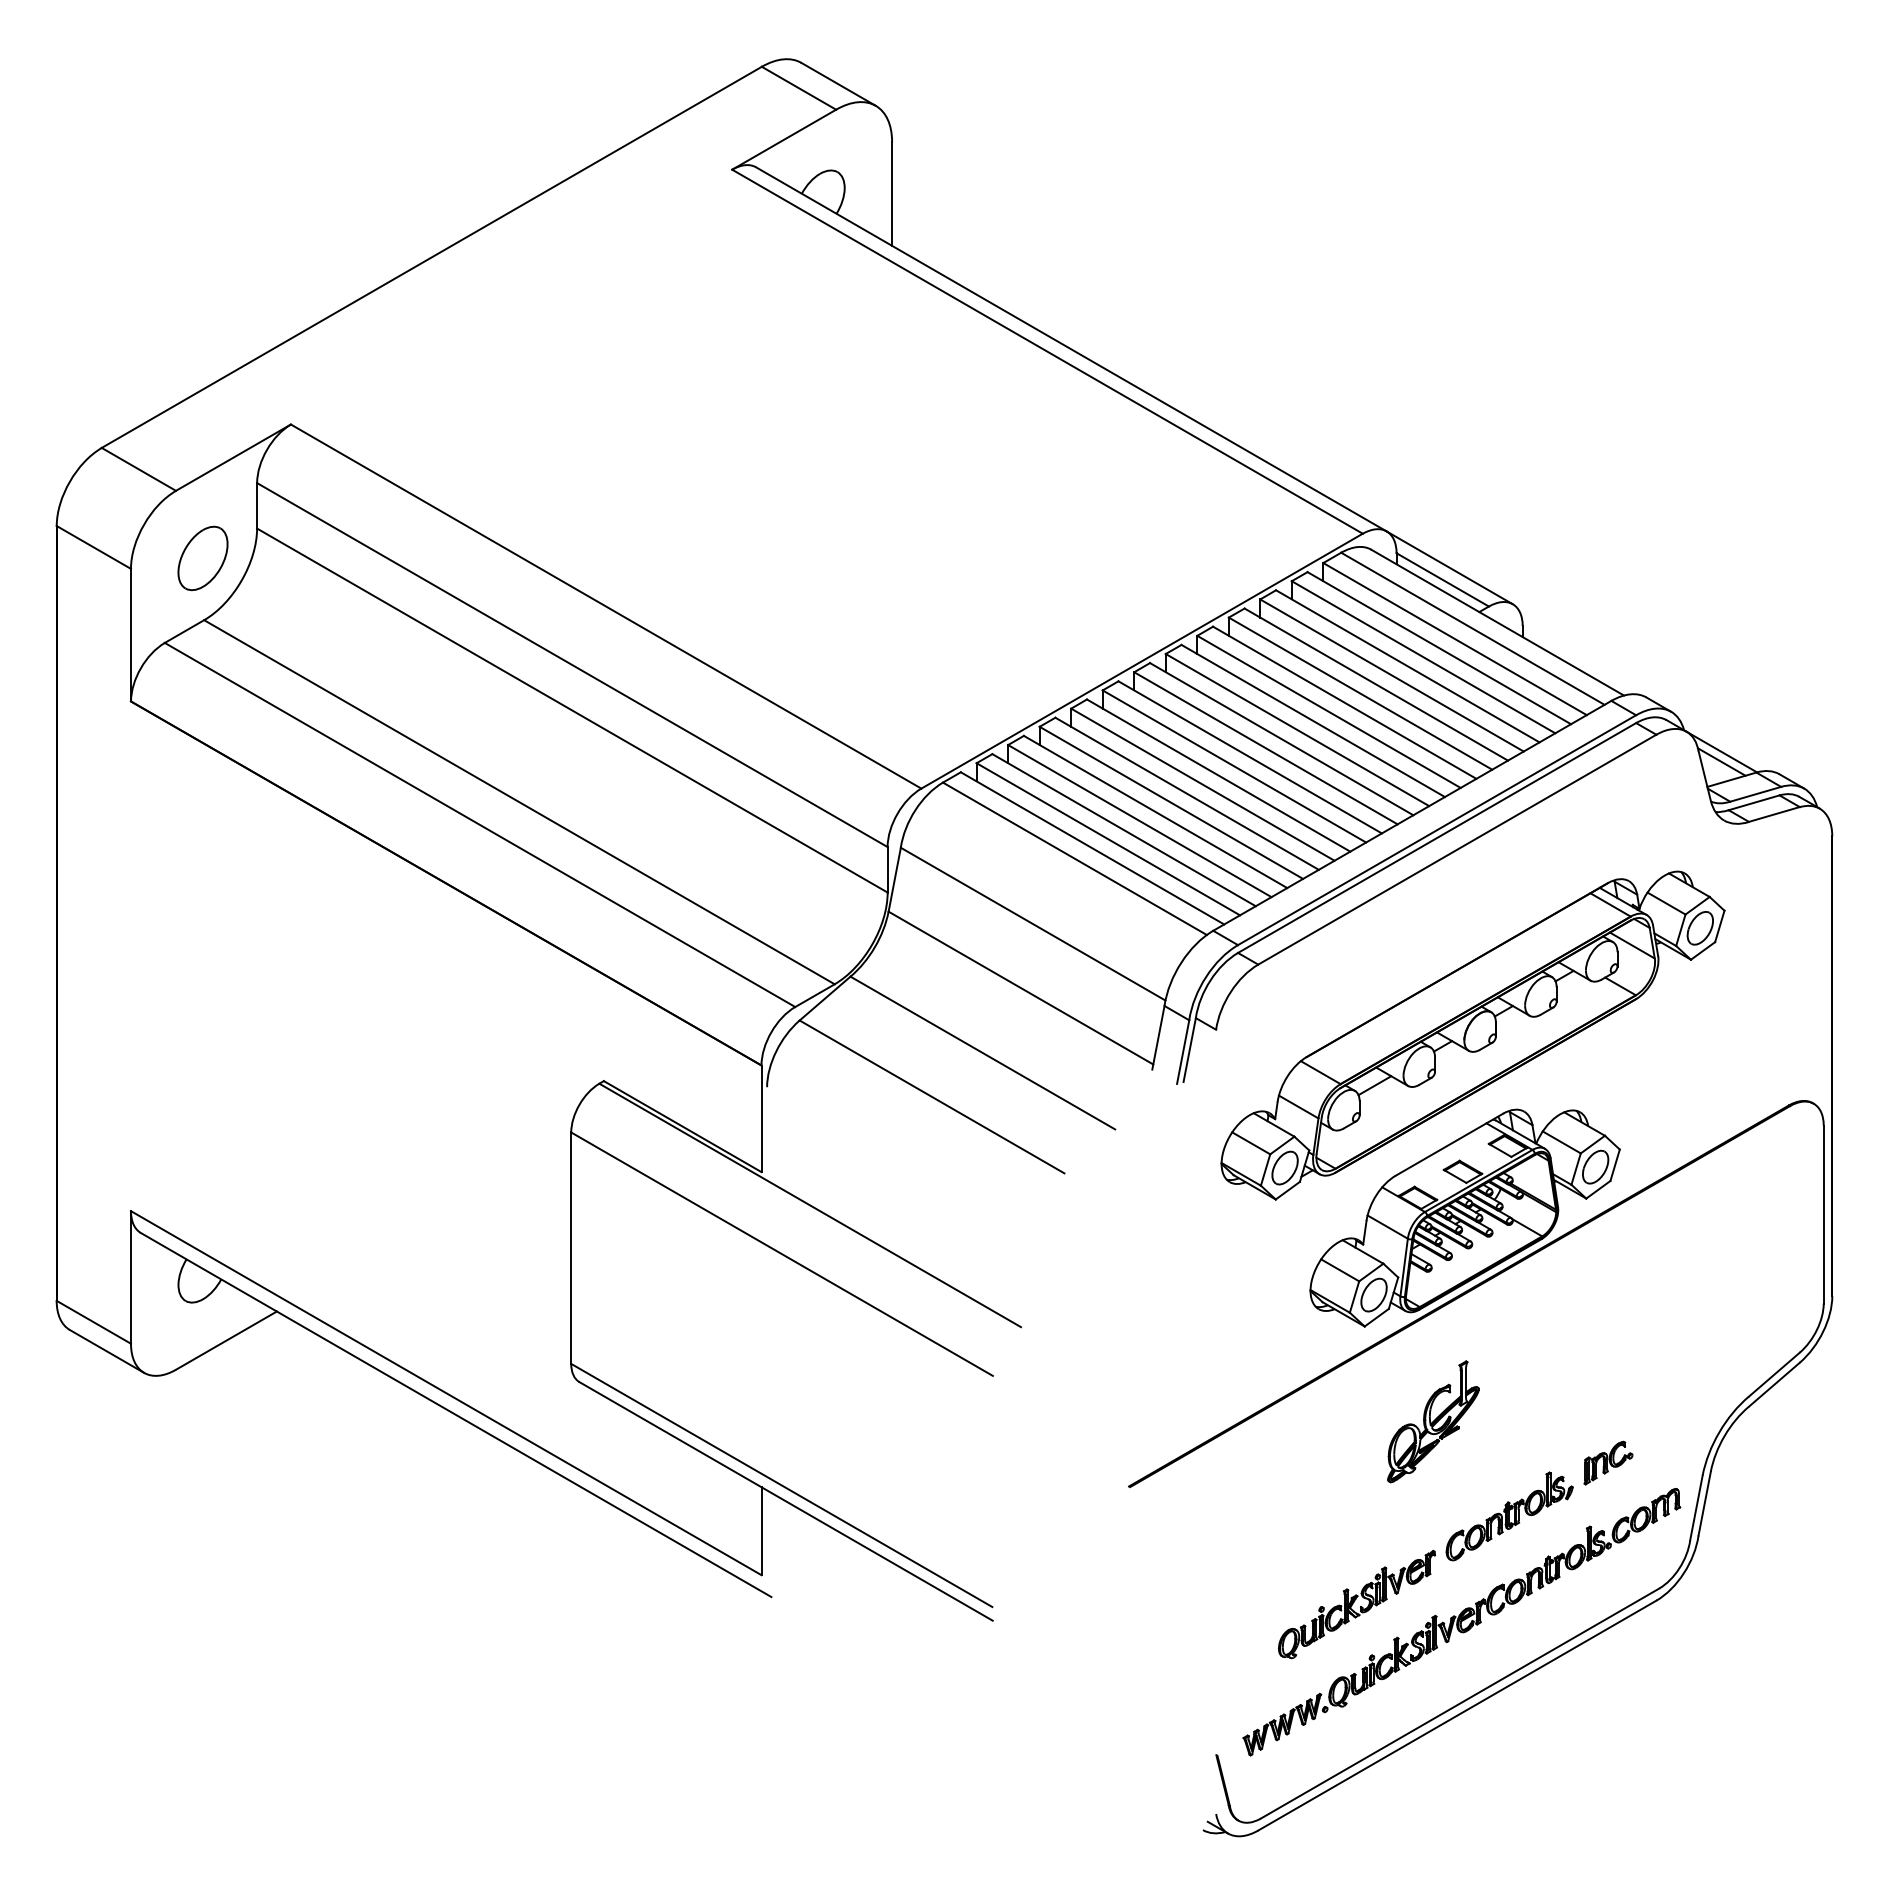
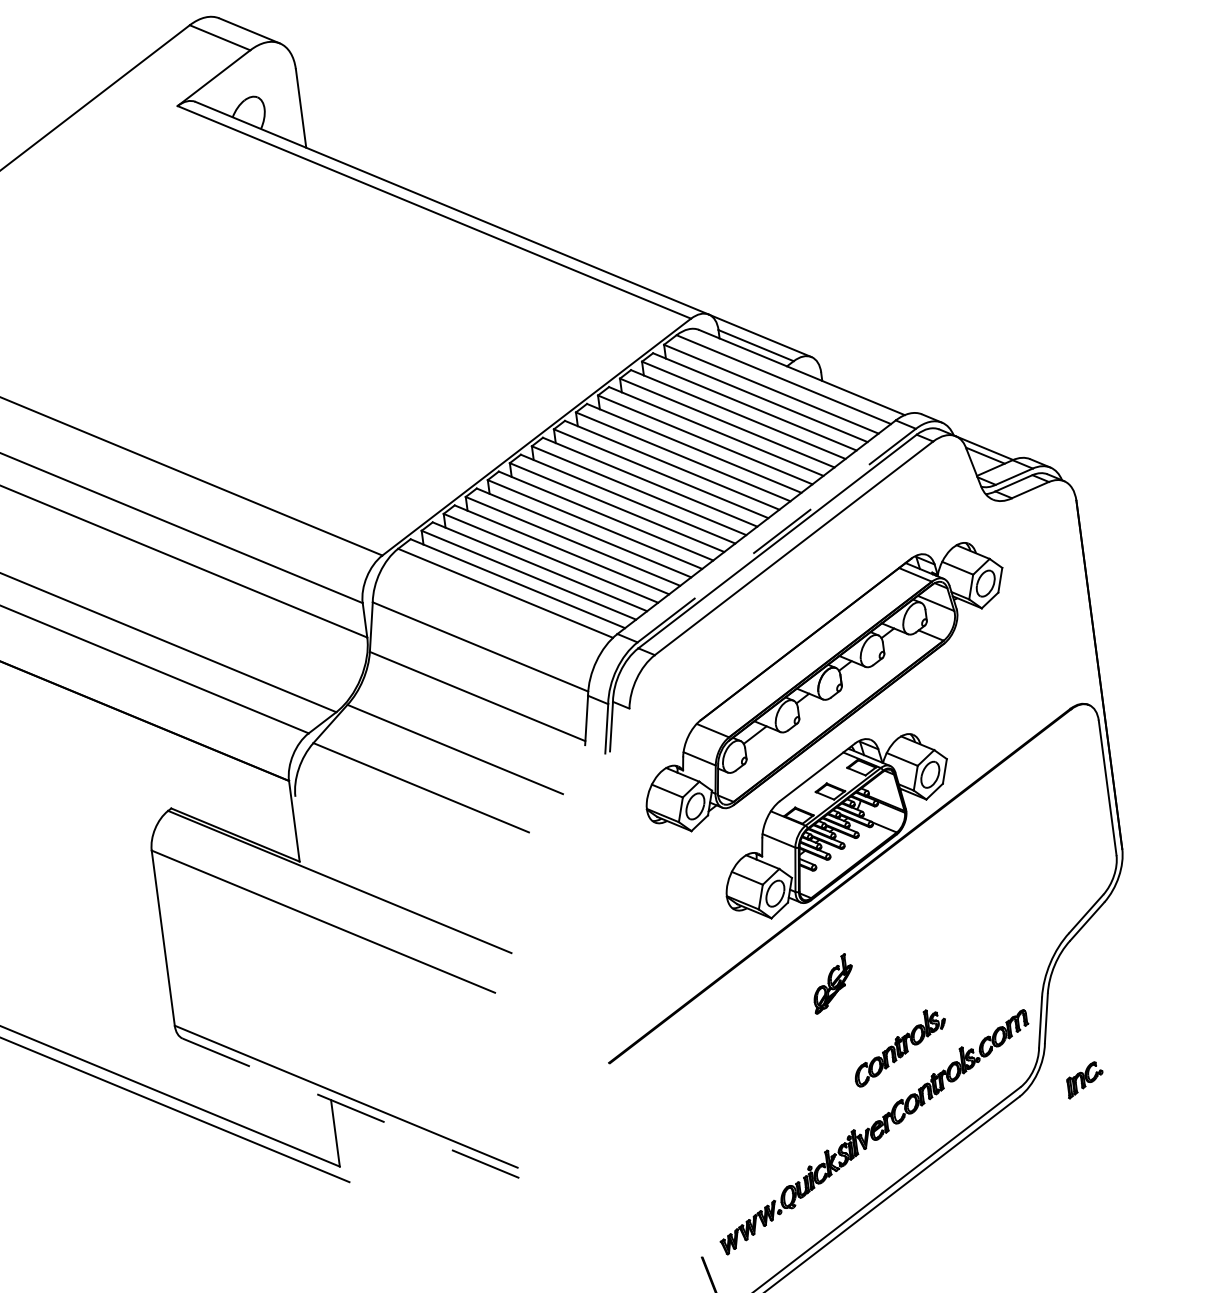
line: (1437, 830) -> (777, 535), solid -> dashed
part: (1433, 1421) -> (832, 983), size x0.6
part: (1608, 1462) -> (1085, 1079), moved
line: (786, 1501) -> (351, 1108), solid -> dashed
part: (1356, 1604) -> (792, 1129), removed

